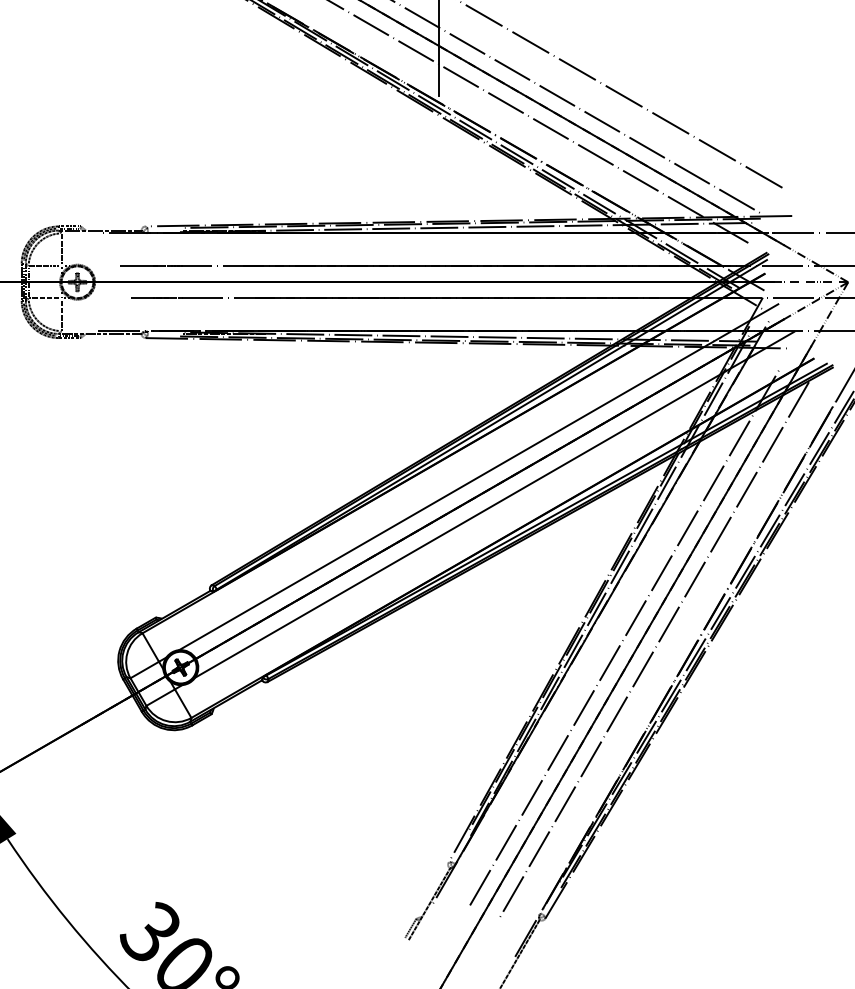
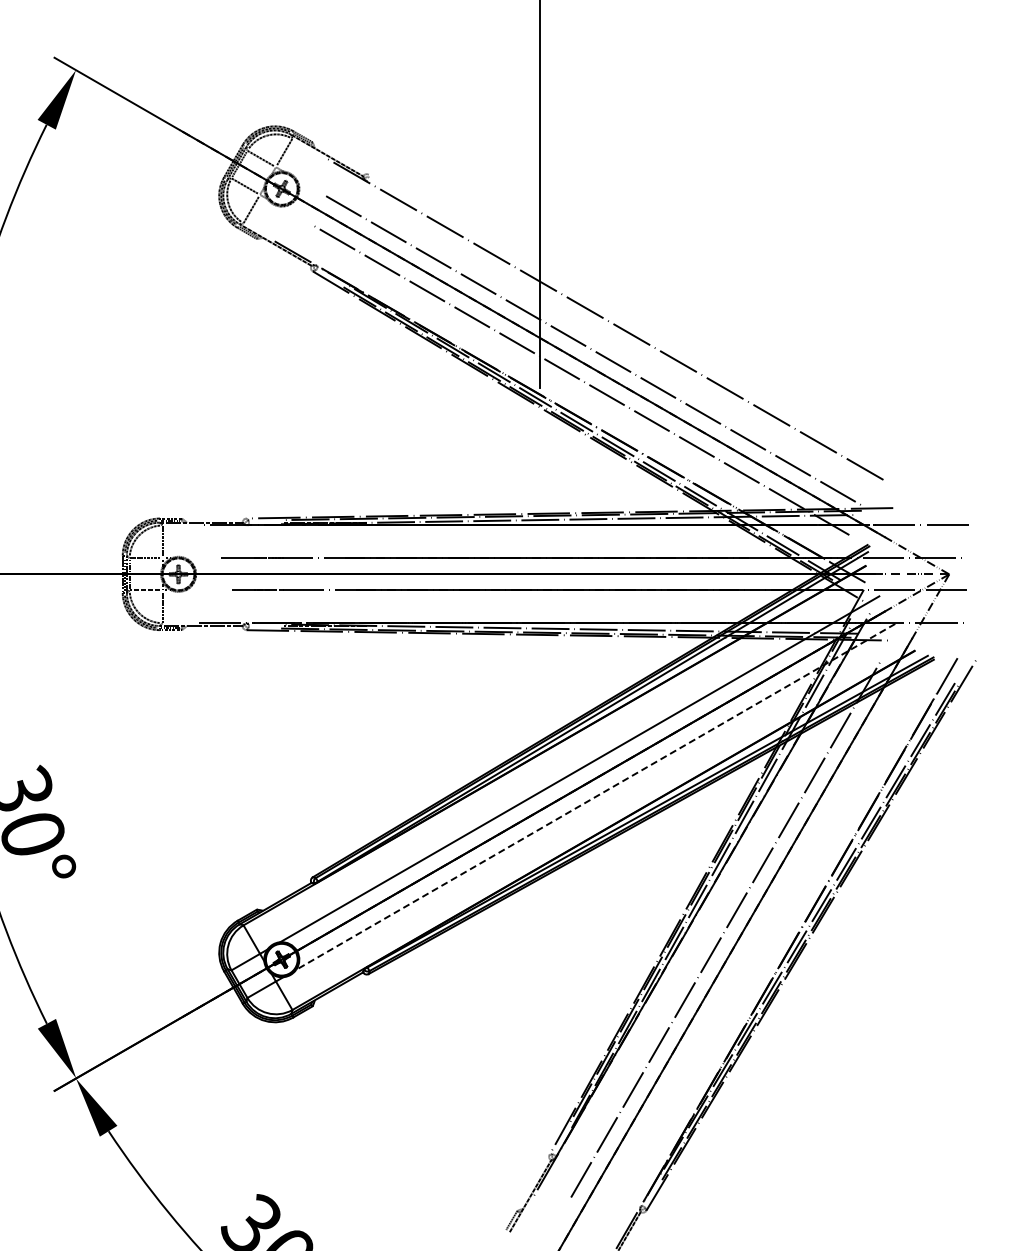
line: (494, 504) -> (595, 796), solid -> dashed
line: (653, 651) -> (754, 943), removed

